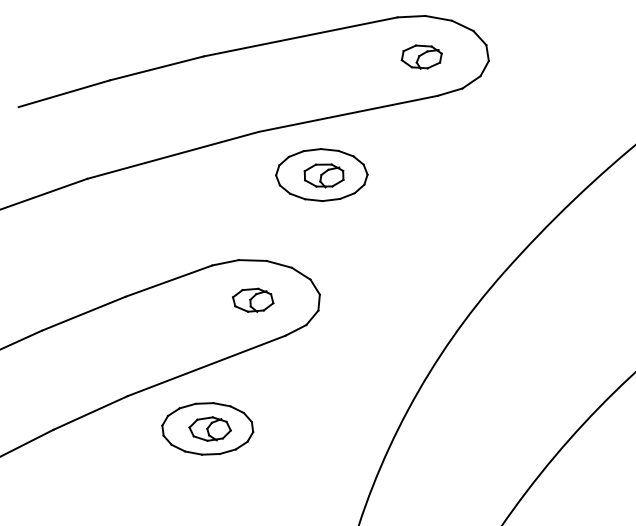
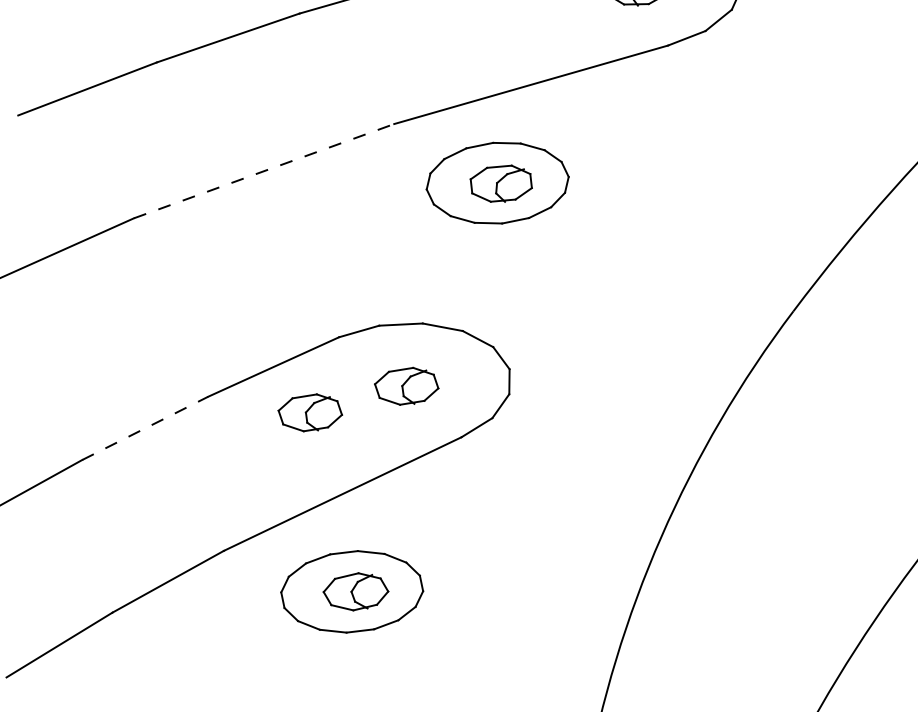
line: (173, 155) -> (264, 171), solid -> dashed
part: (190, 311) -> (310, 411), added
line: (84, 313) -> (146, 427), solid -> dashed

